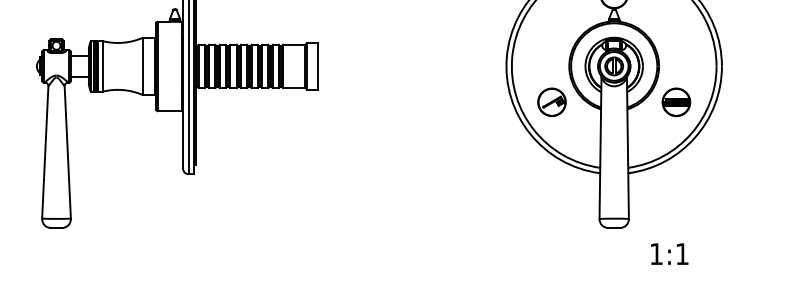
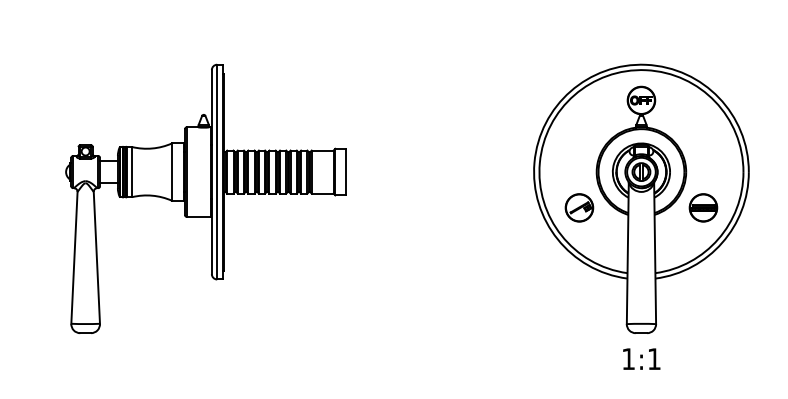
text: (669, 253) -> (641, 358), moved

